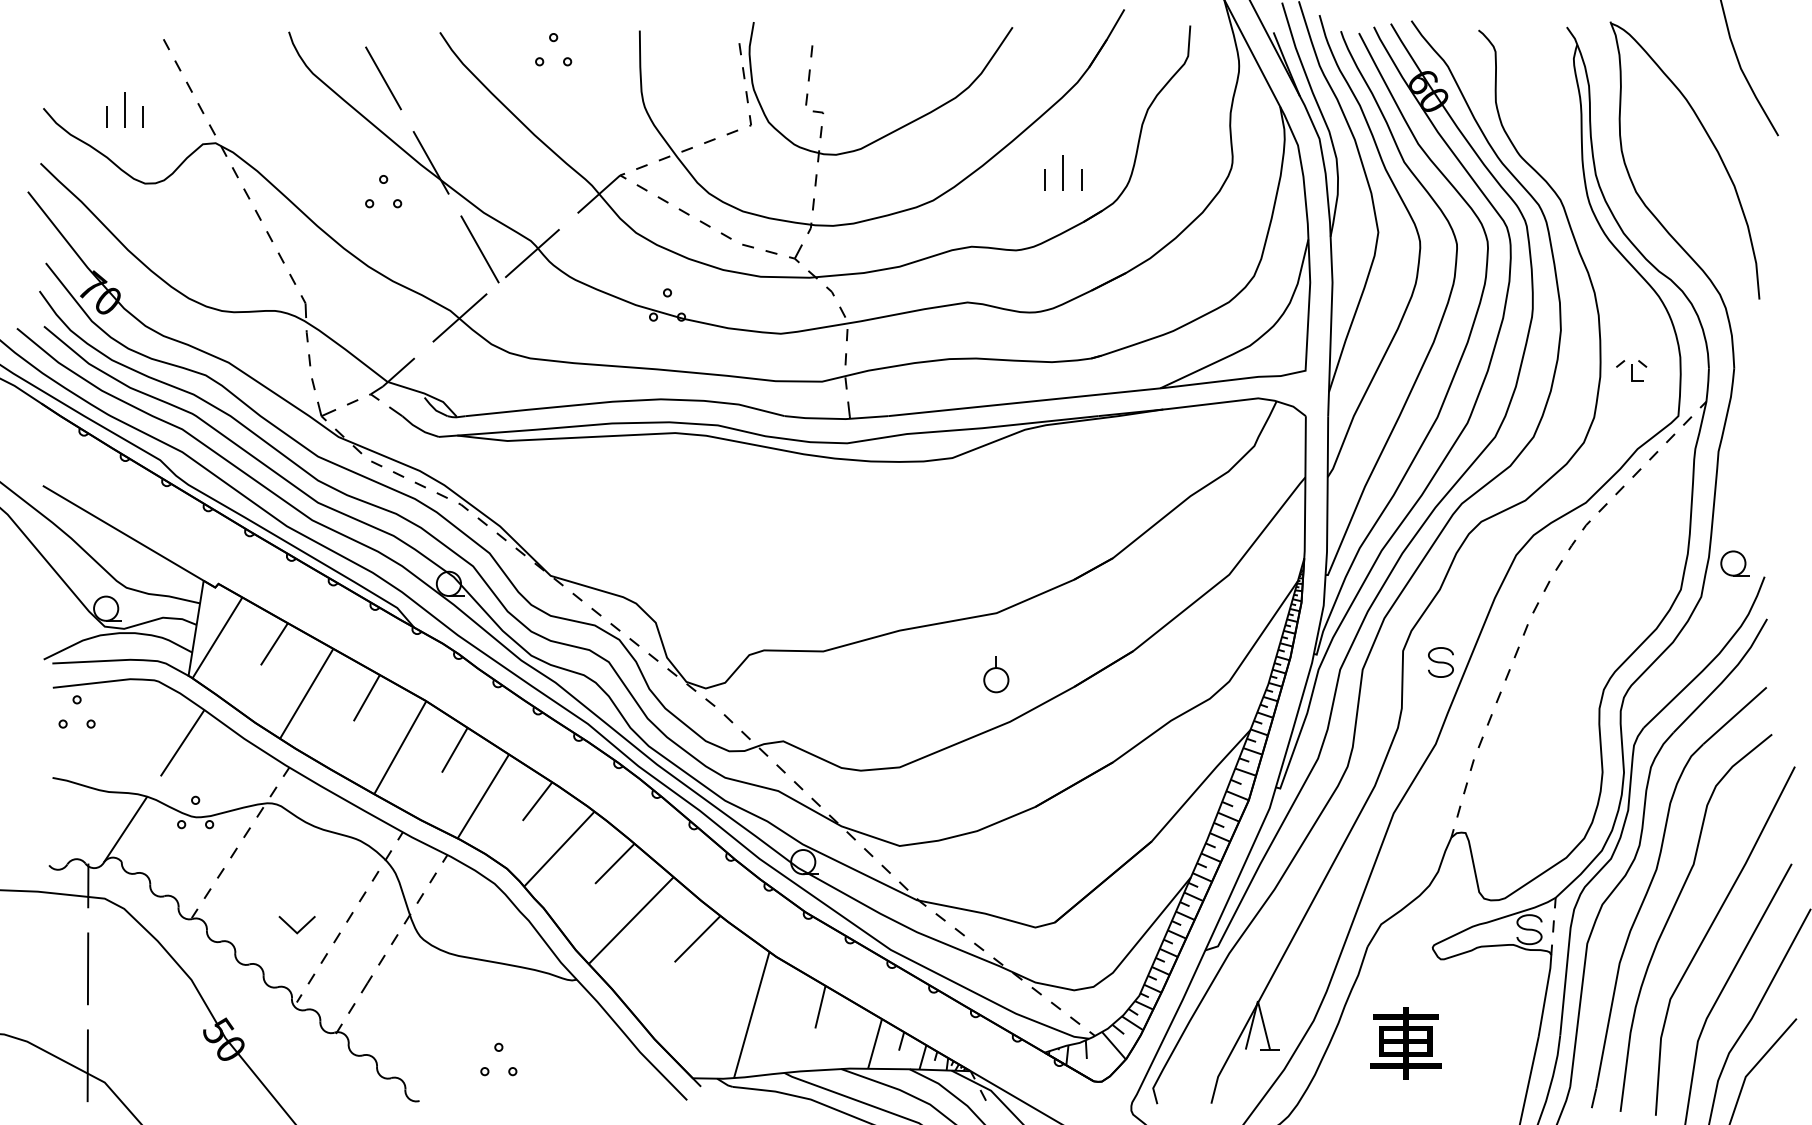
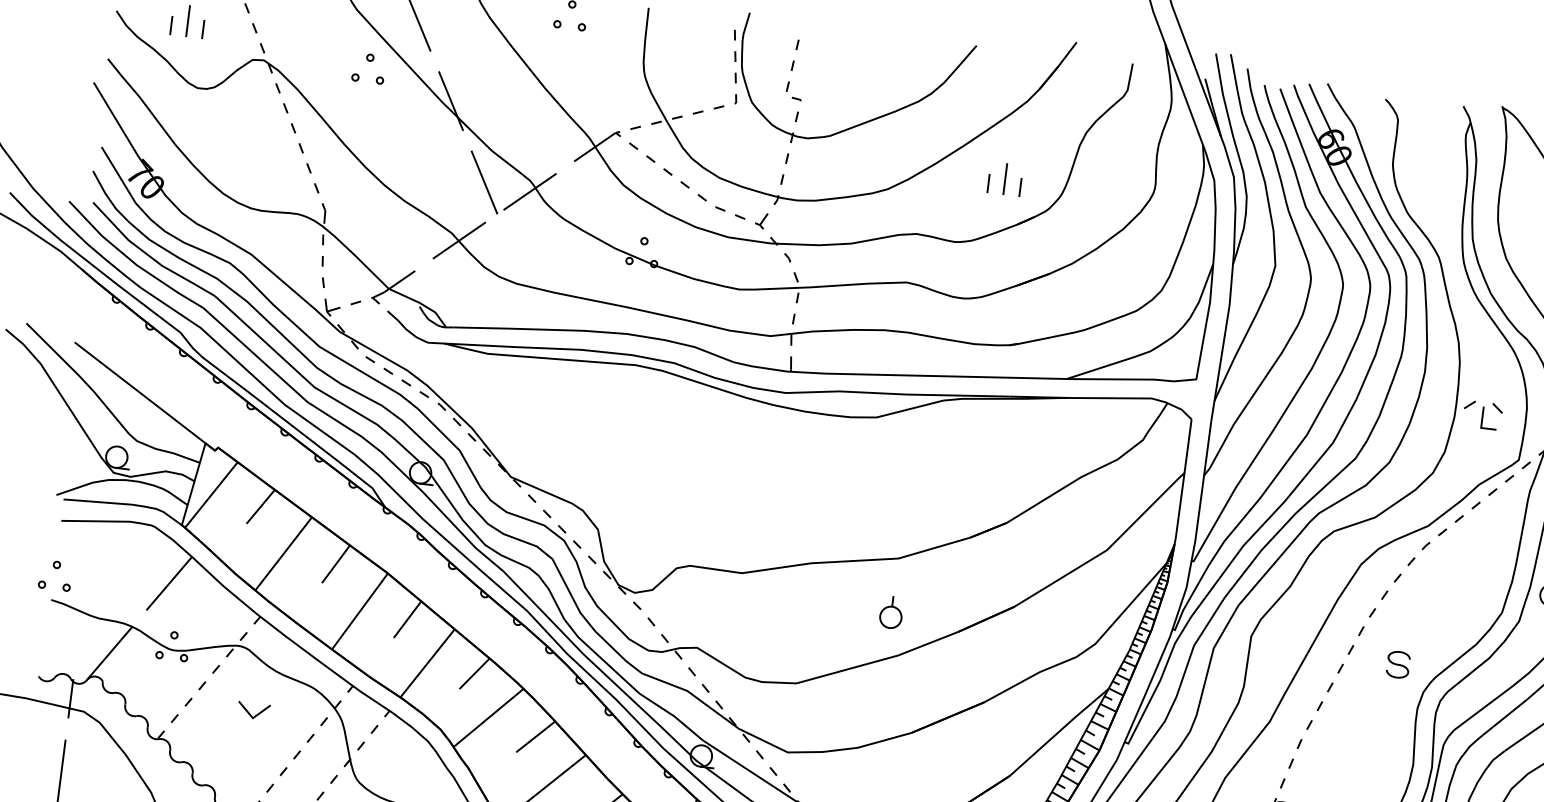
part: (383, 183) -> (369, 61), moved
part: (1631, 370) -> (1482, 414), size x1.43
part: (1440, 662) -> (1397, 664), moved
part: (76, 704) -> (55, 568), moved
part: (296, 925) -> (253, 711), moved

